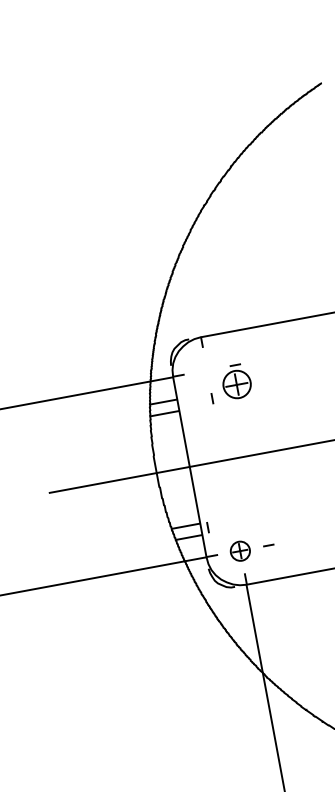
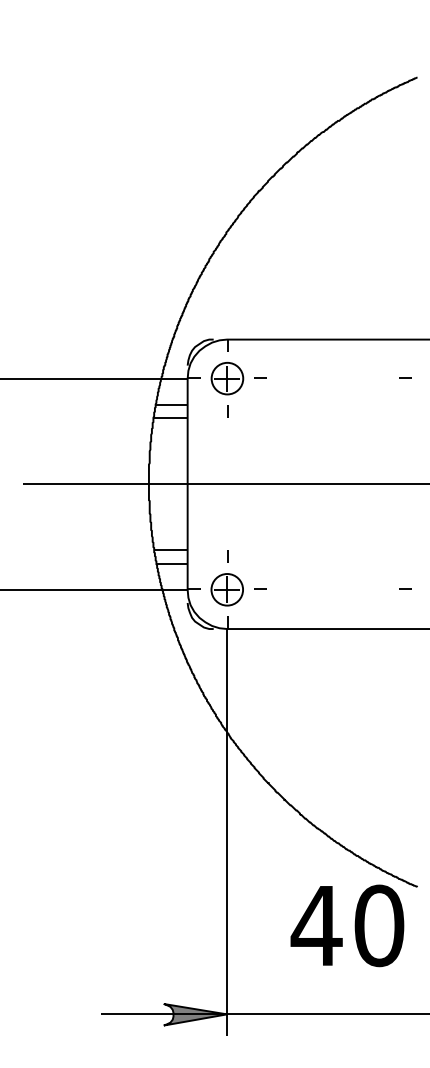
part: (237, 384) -> (227, 378), moved
line: (208, 527) -> (227, 556), moved
part: (239, 551) -> (226, 589), size x1.43

